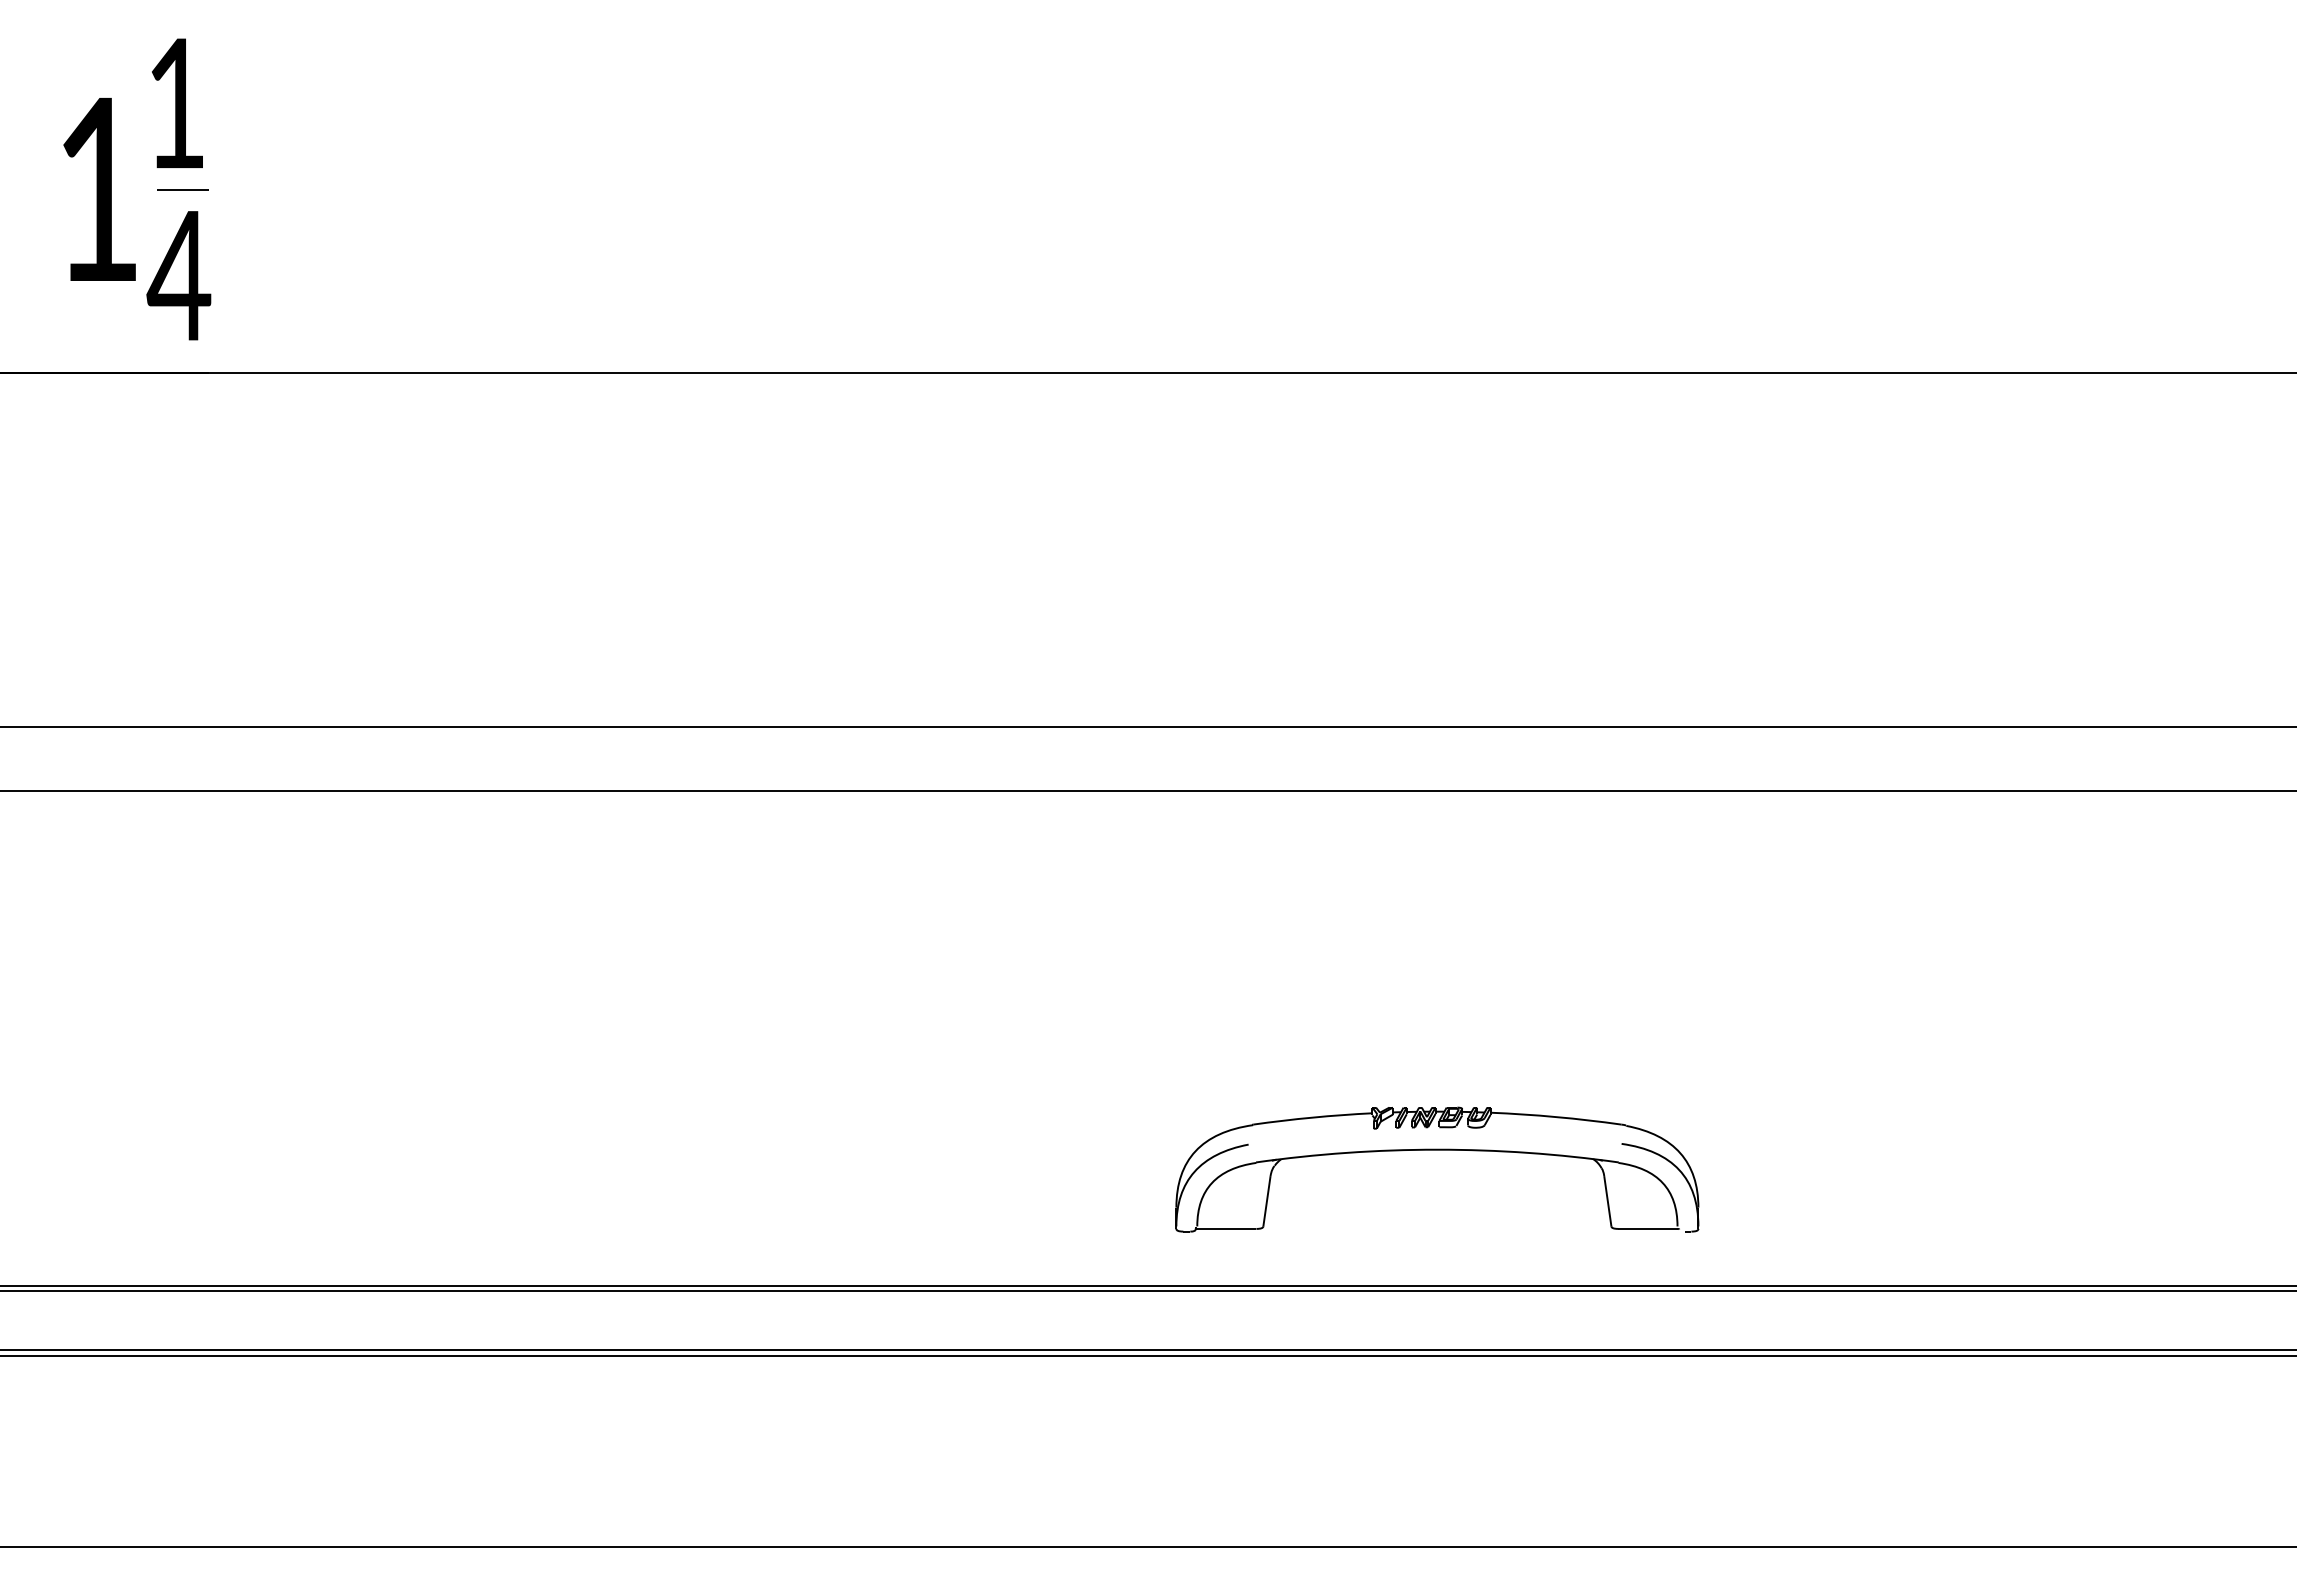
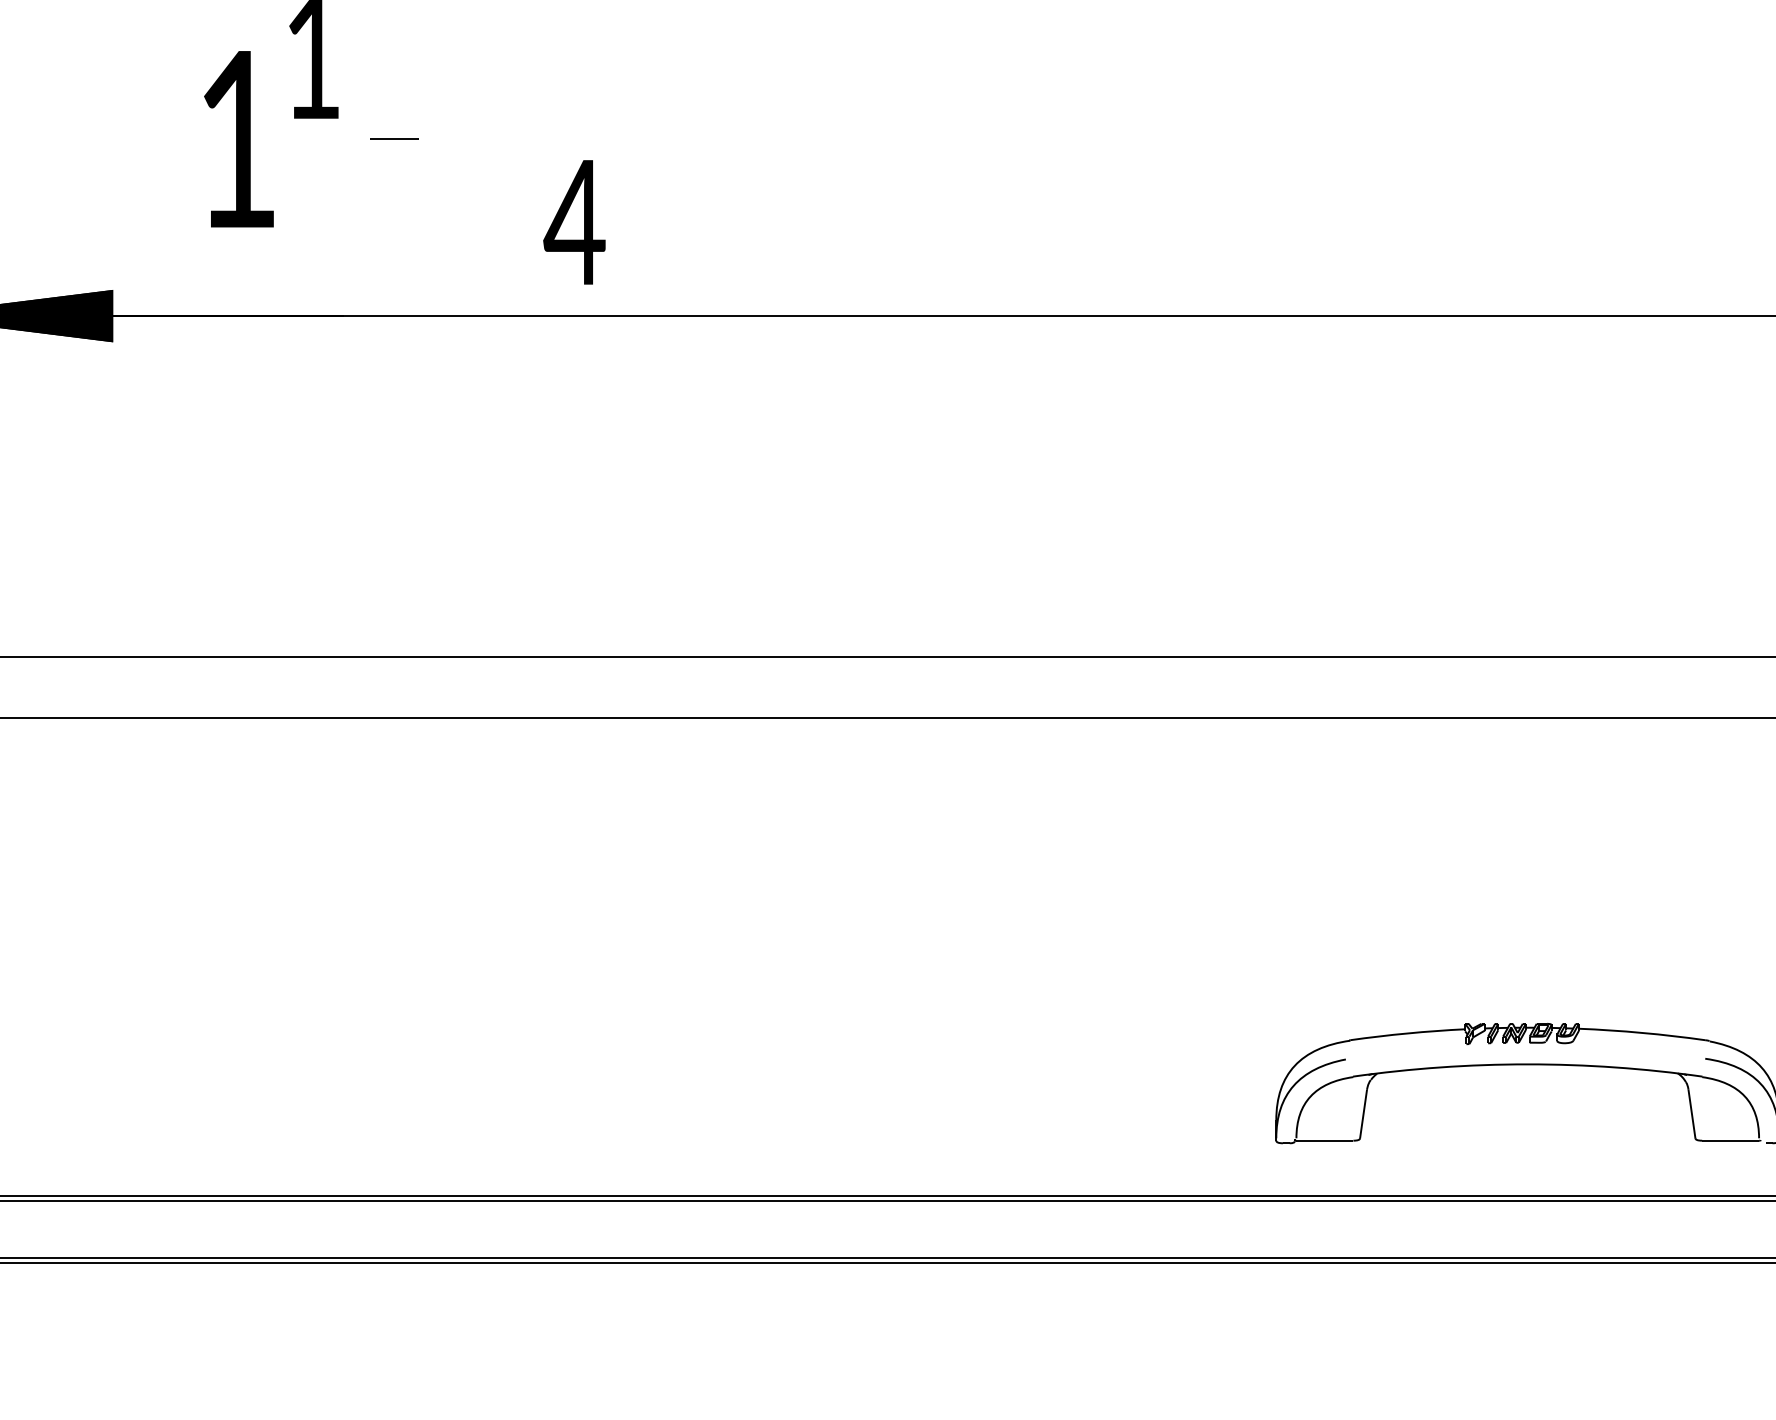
line: (182, 189) -> (393, 139), moved
text: (178, 275) -> (574, 222), moved

